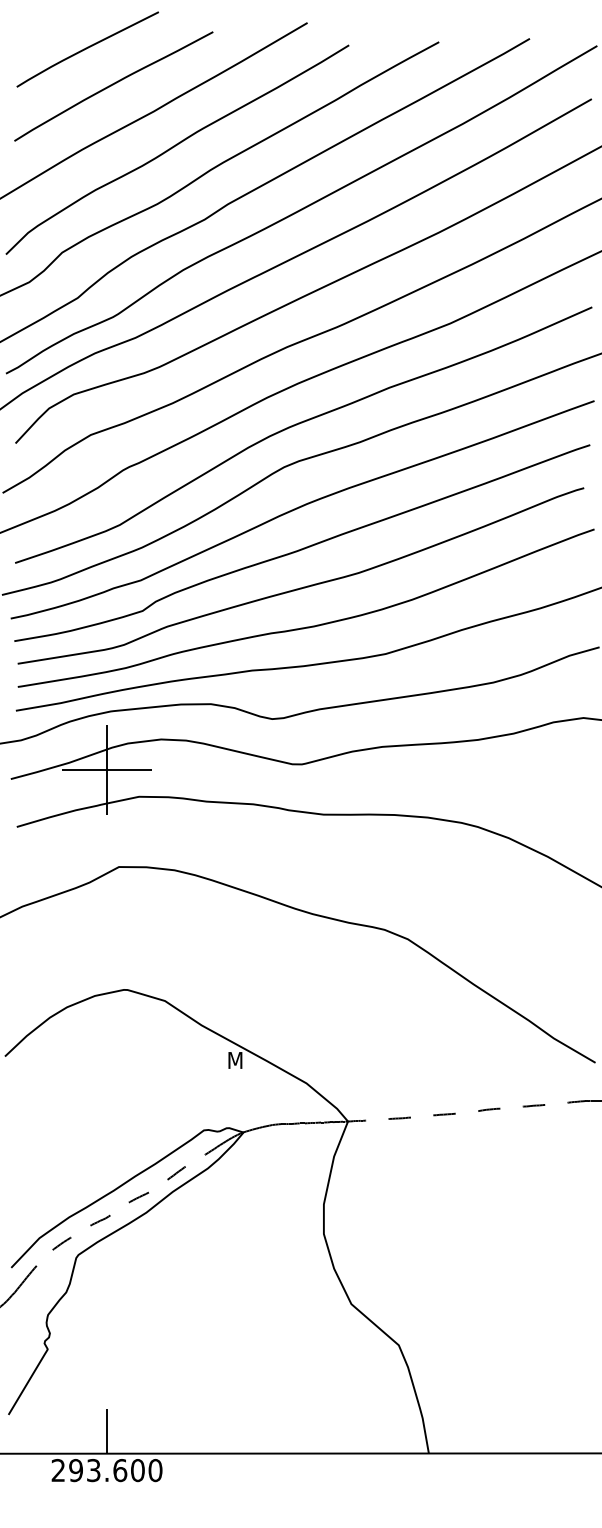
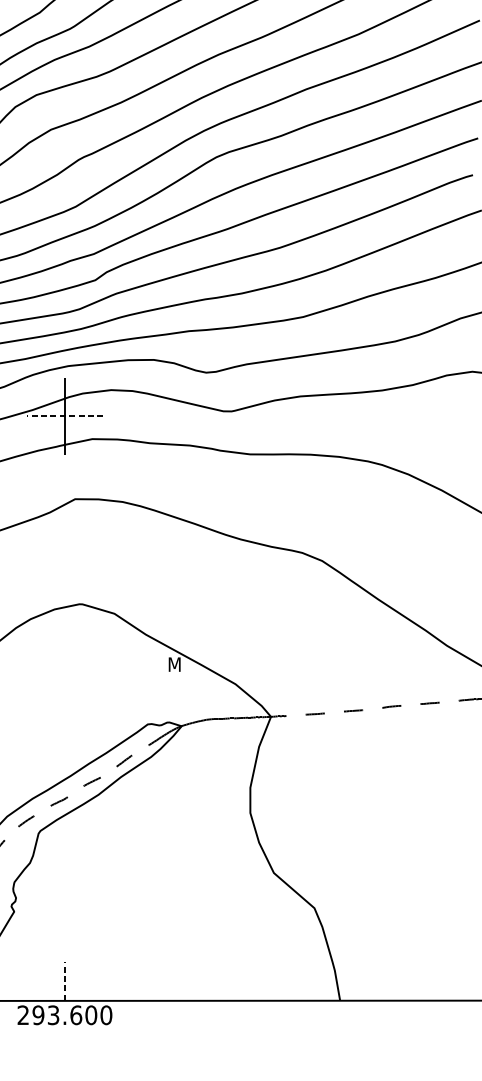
line: (107, 769) -> (65, 415), solid -> dashed
line: (107, 1430) -> (65, 981), solid -> dashed

